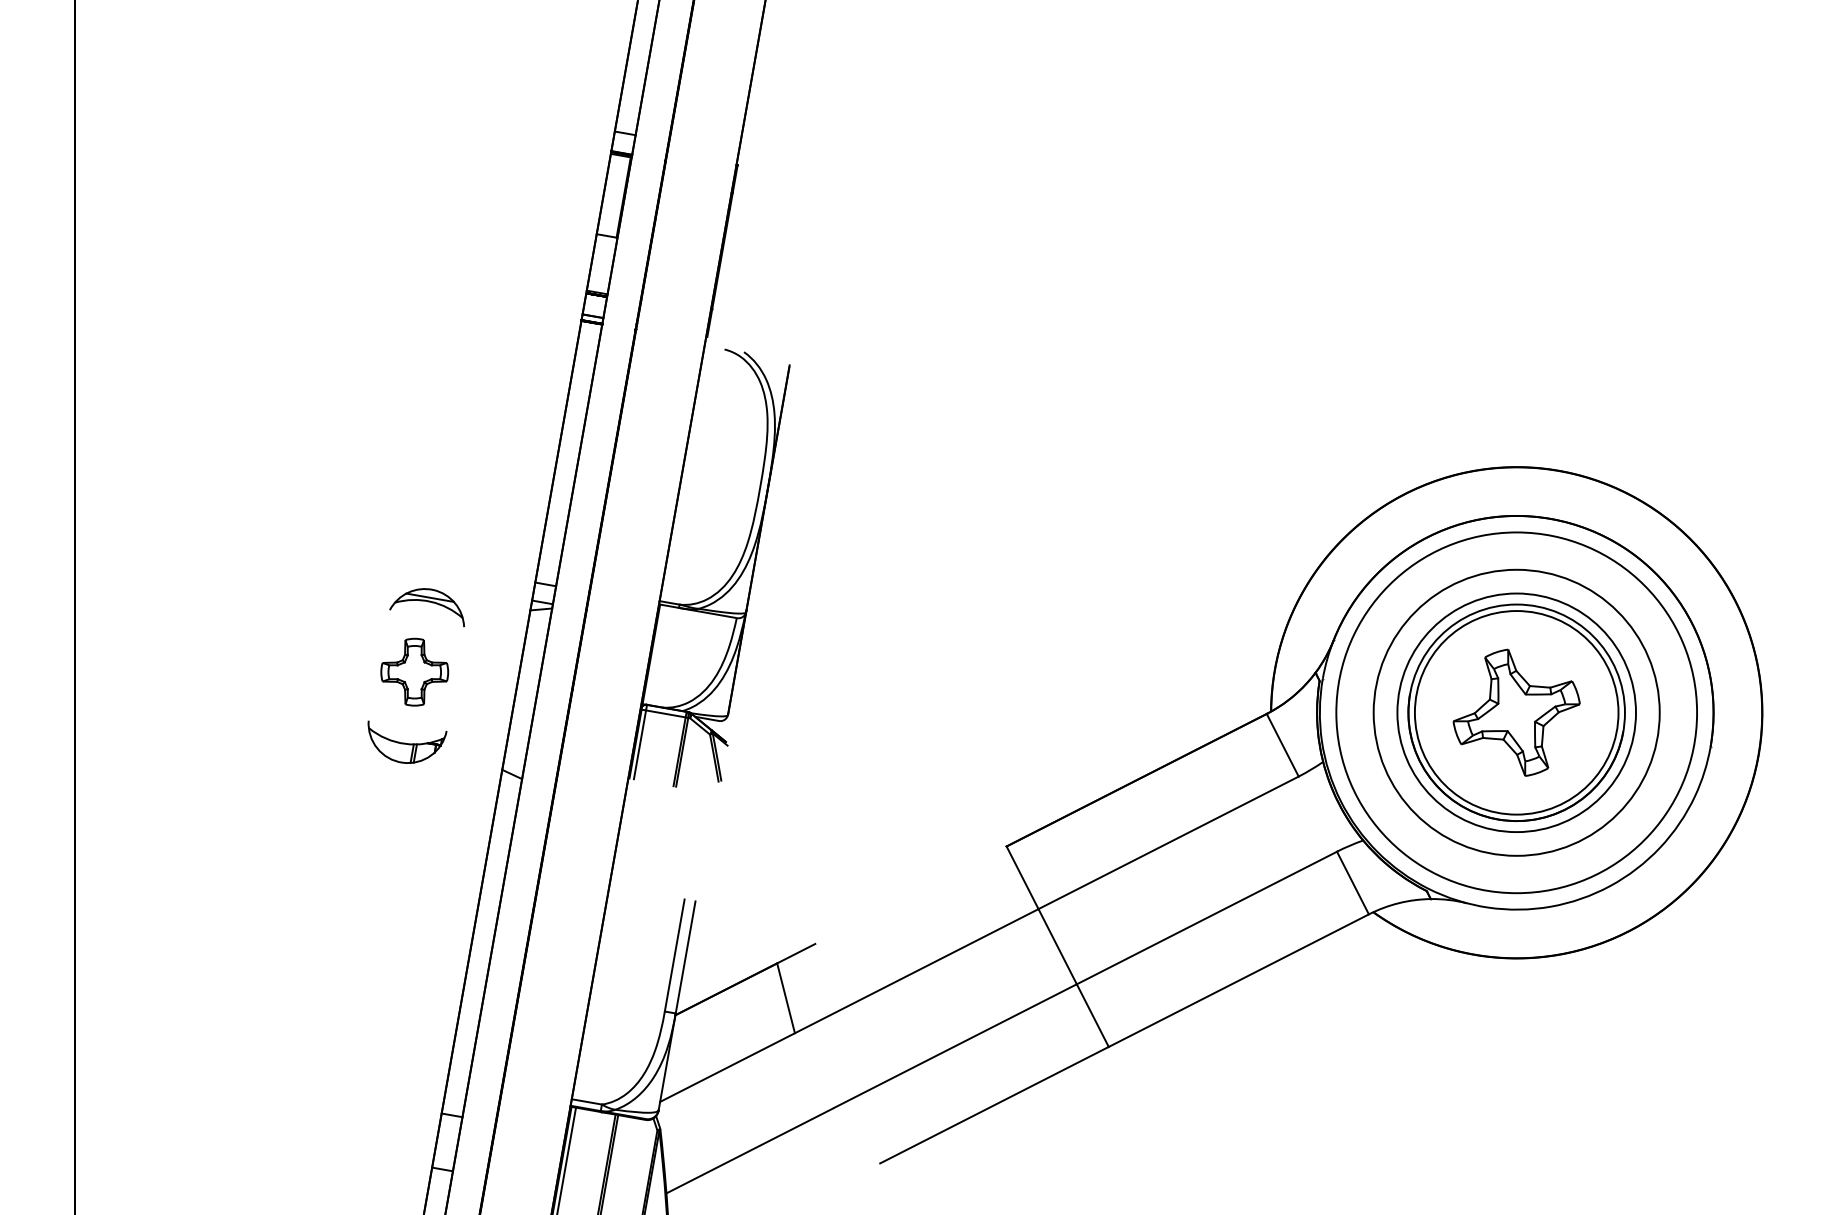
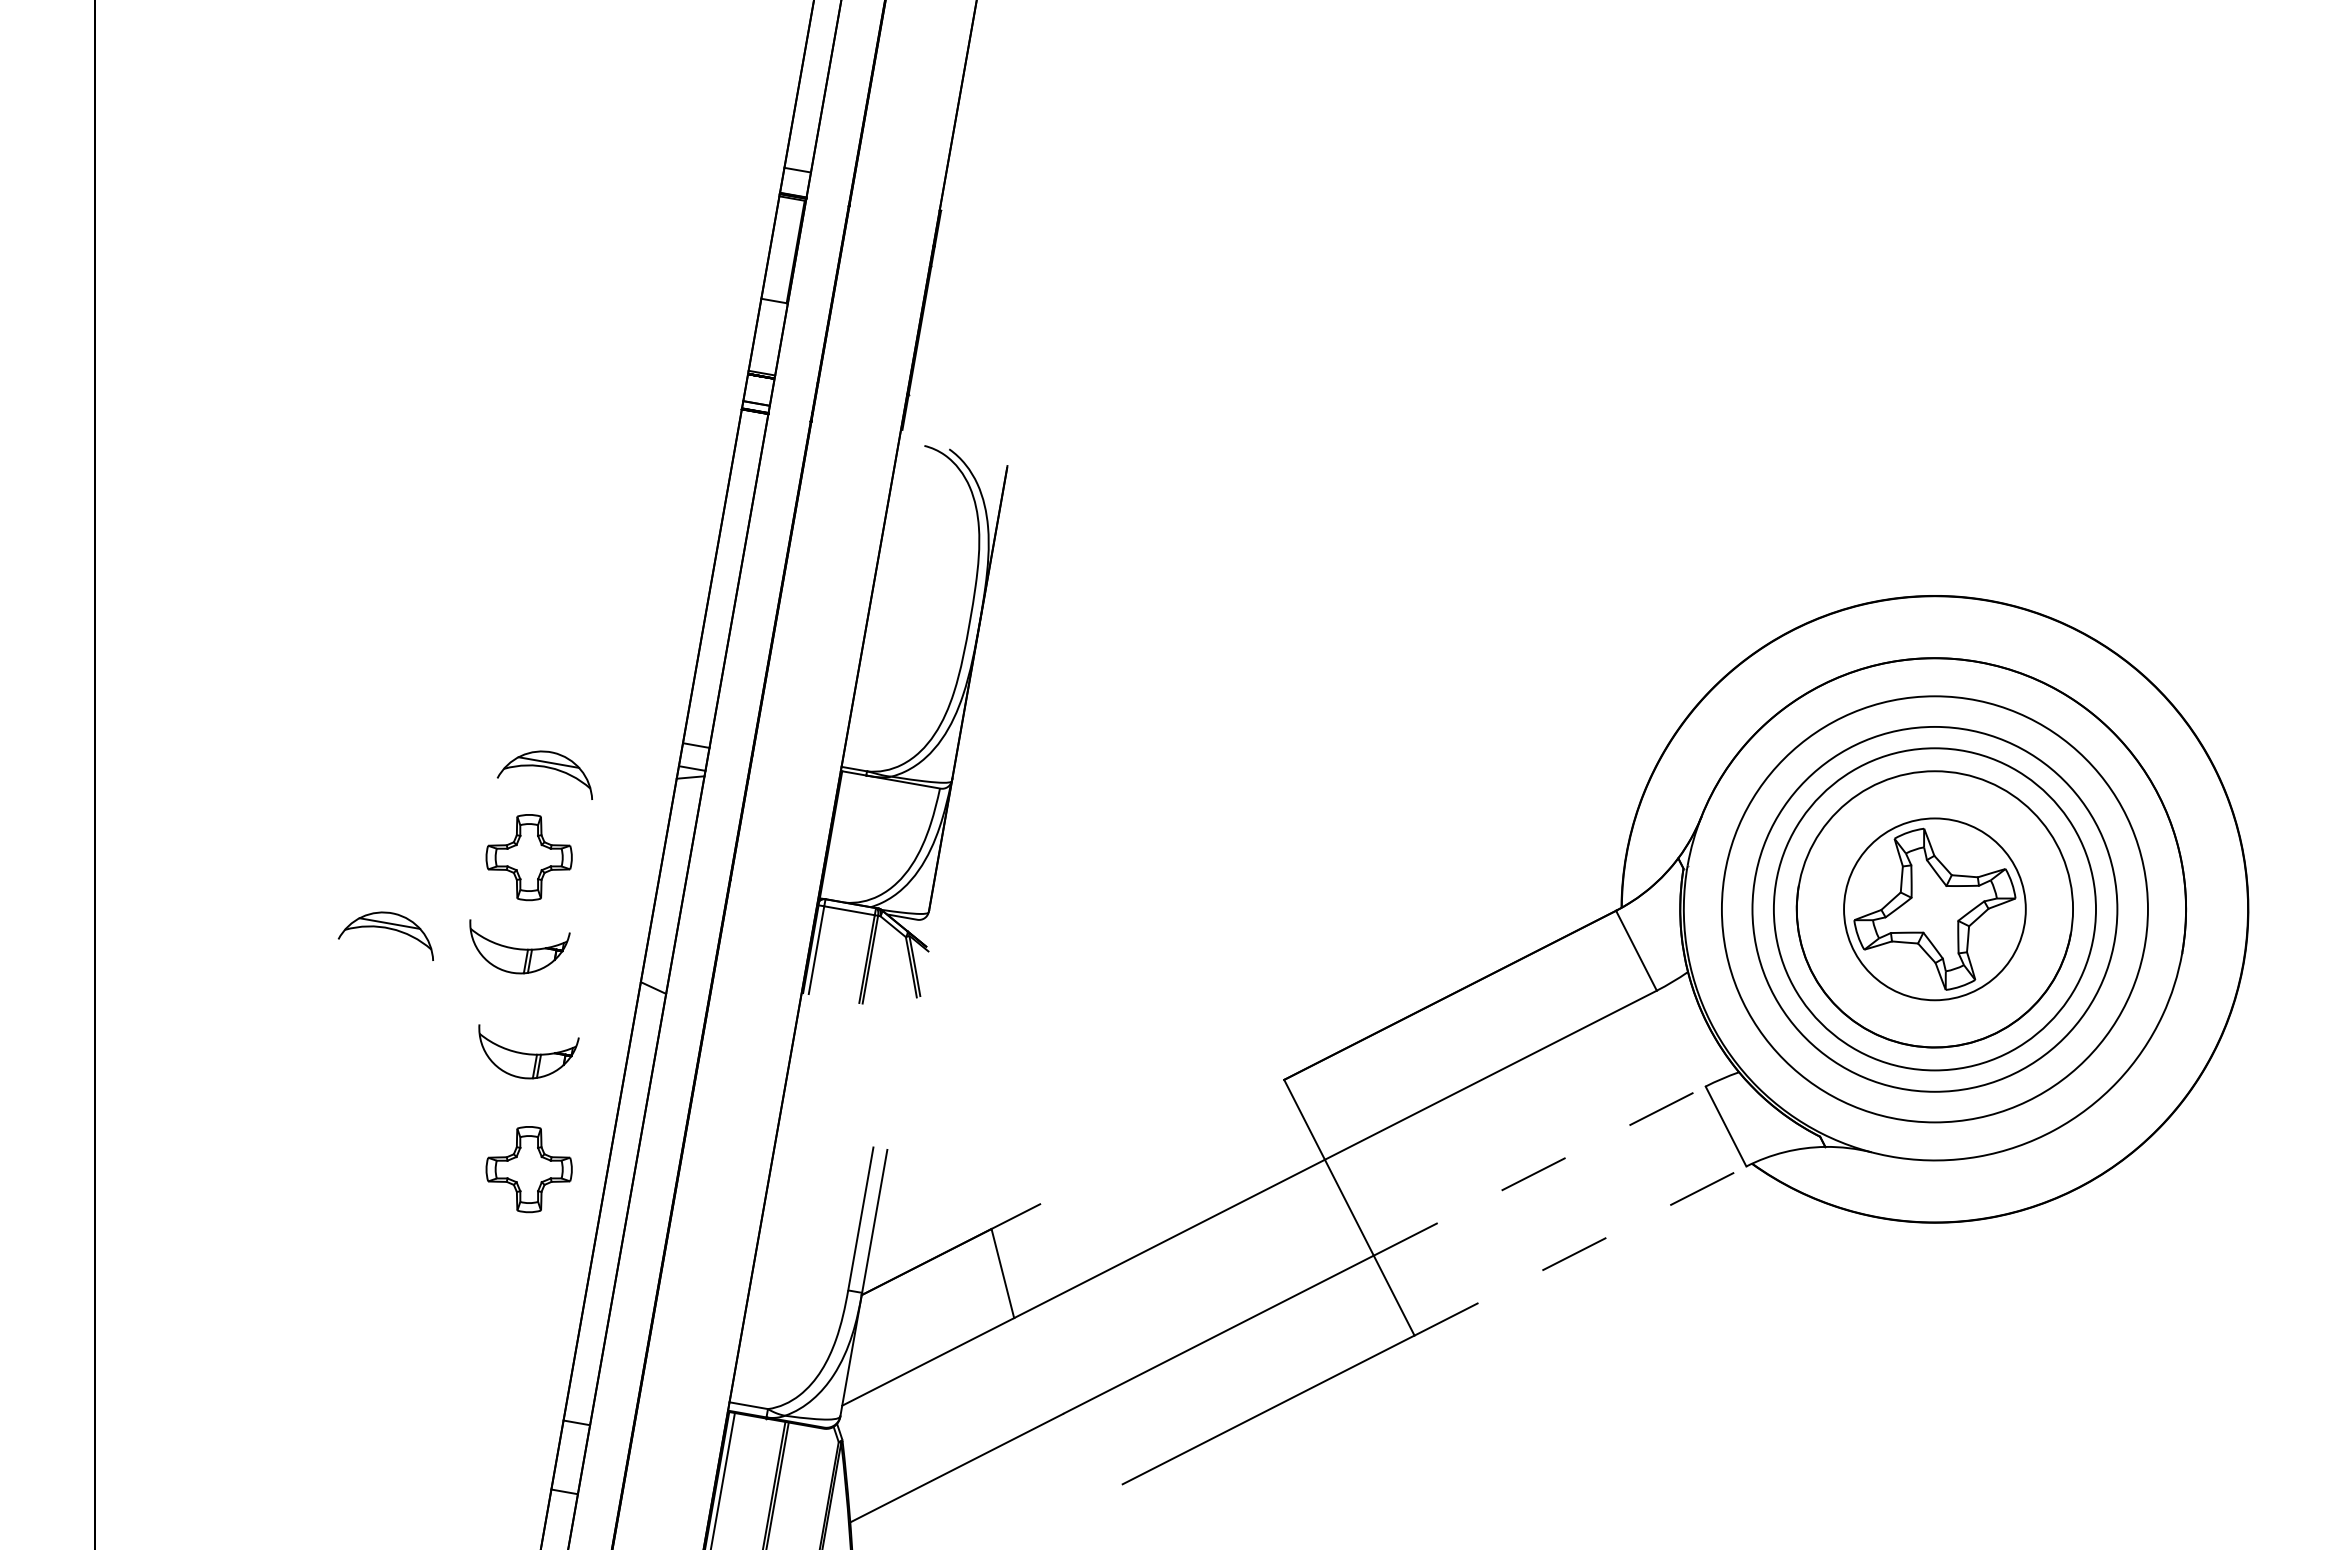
circle: (1516, 712) -> (1934, 909), size x0.7
circle: (1516, 712) -> (1934, 909), size x0.7
circle: (1516, 712) -> (1934, 909), size x1.4
part: (304, 728) -> (388, 929), added
part: (414, 824) -> (528, 1051), added
part: (414, 916) -> (528, 1169), added
line: (1207, 917) -> (1540, 1170), solid -> dashed
line: (1238, 980) -> (1580, 1250), solid -> dashed

